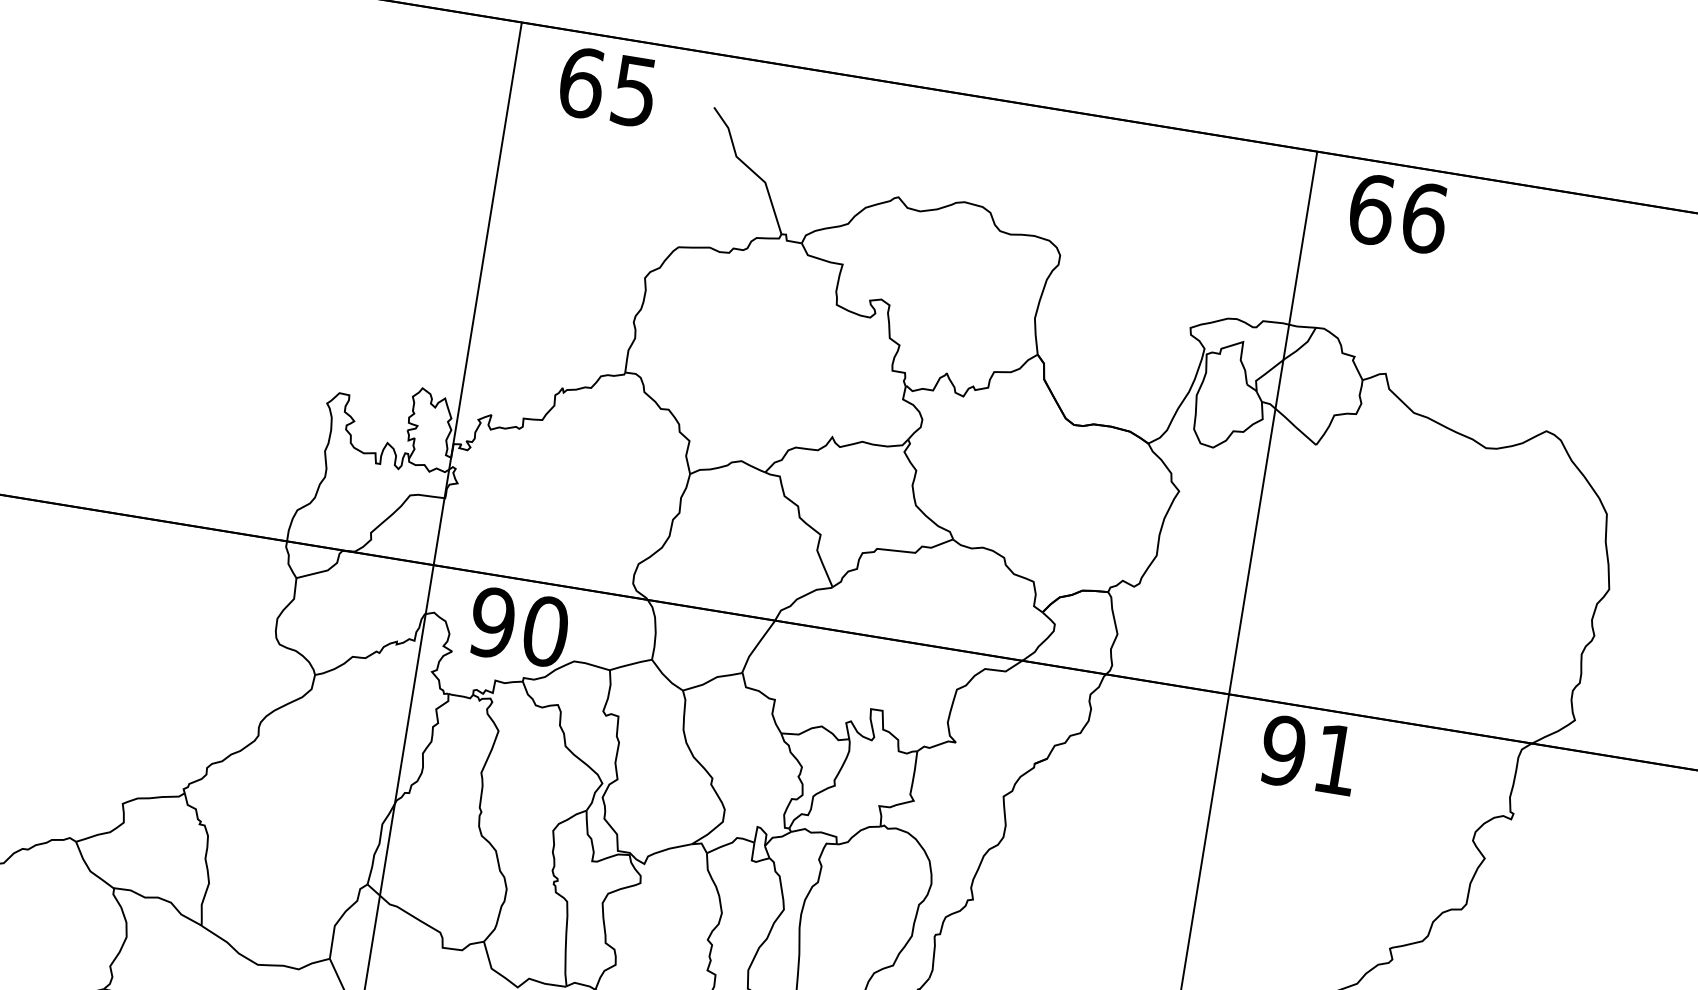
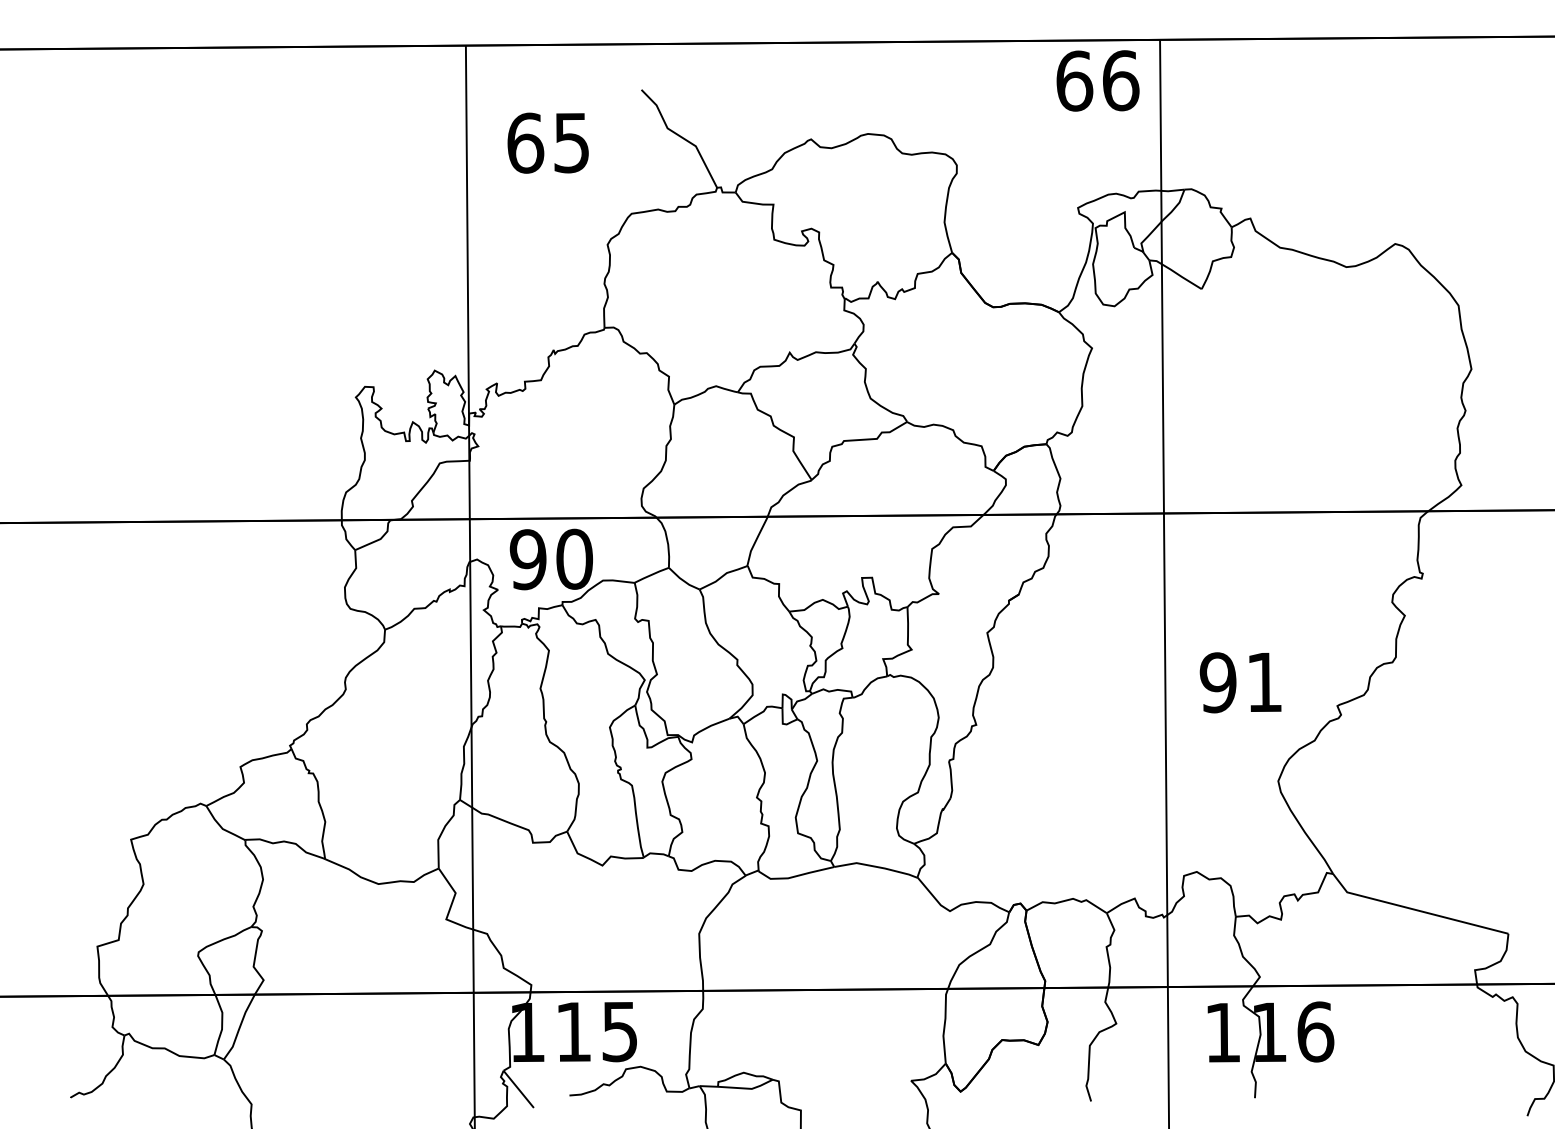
text: (607, 86) -> (547, 142), moved
text: (1397, 213) -> (1097, 80), moved
text: (1308, 755) -> (1240, 682), moved

